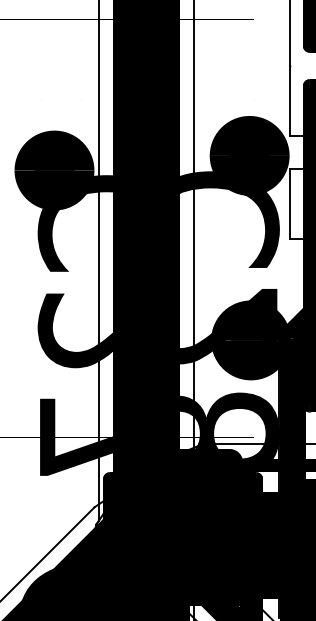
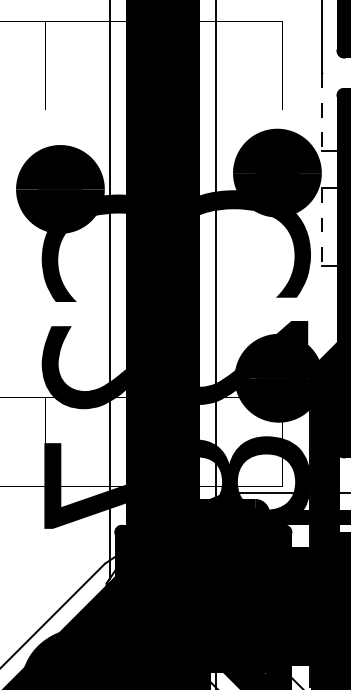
line: (289, 101) -> (321, 112), solid -> dashed
line: (289, 203) -> (321, 226), solid -> dashed

